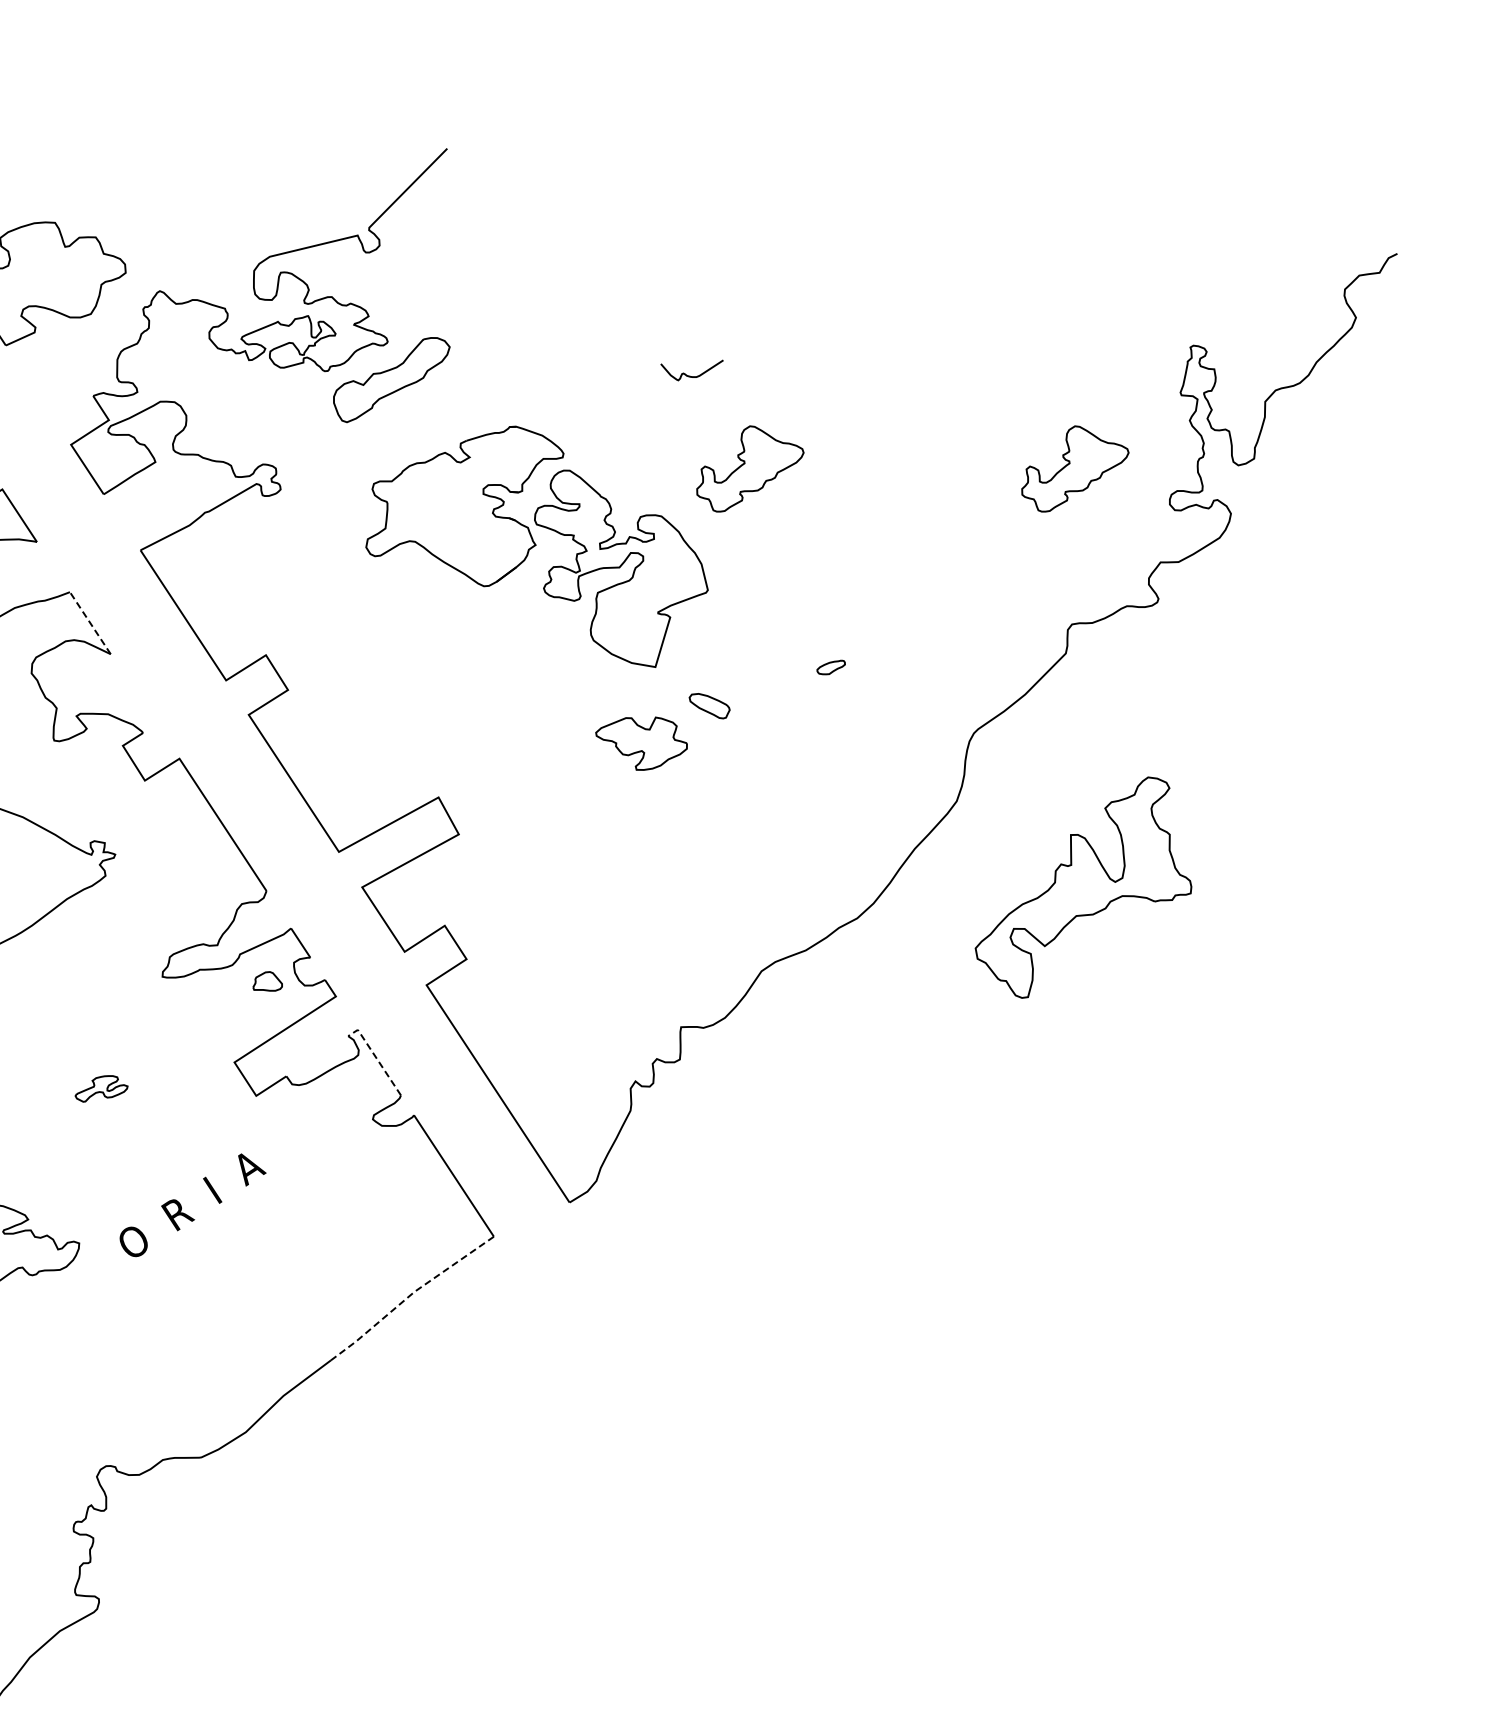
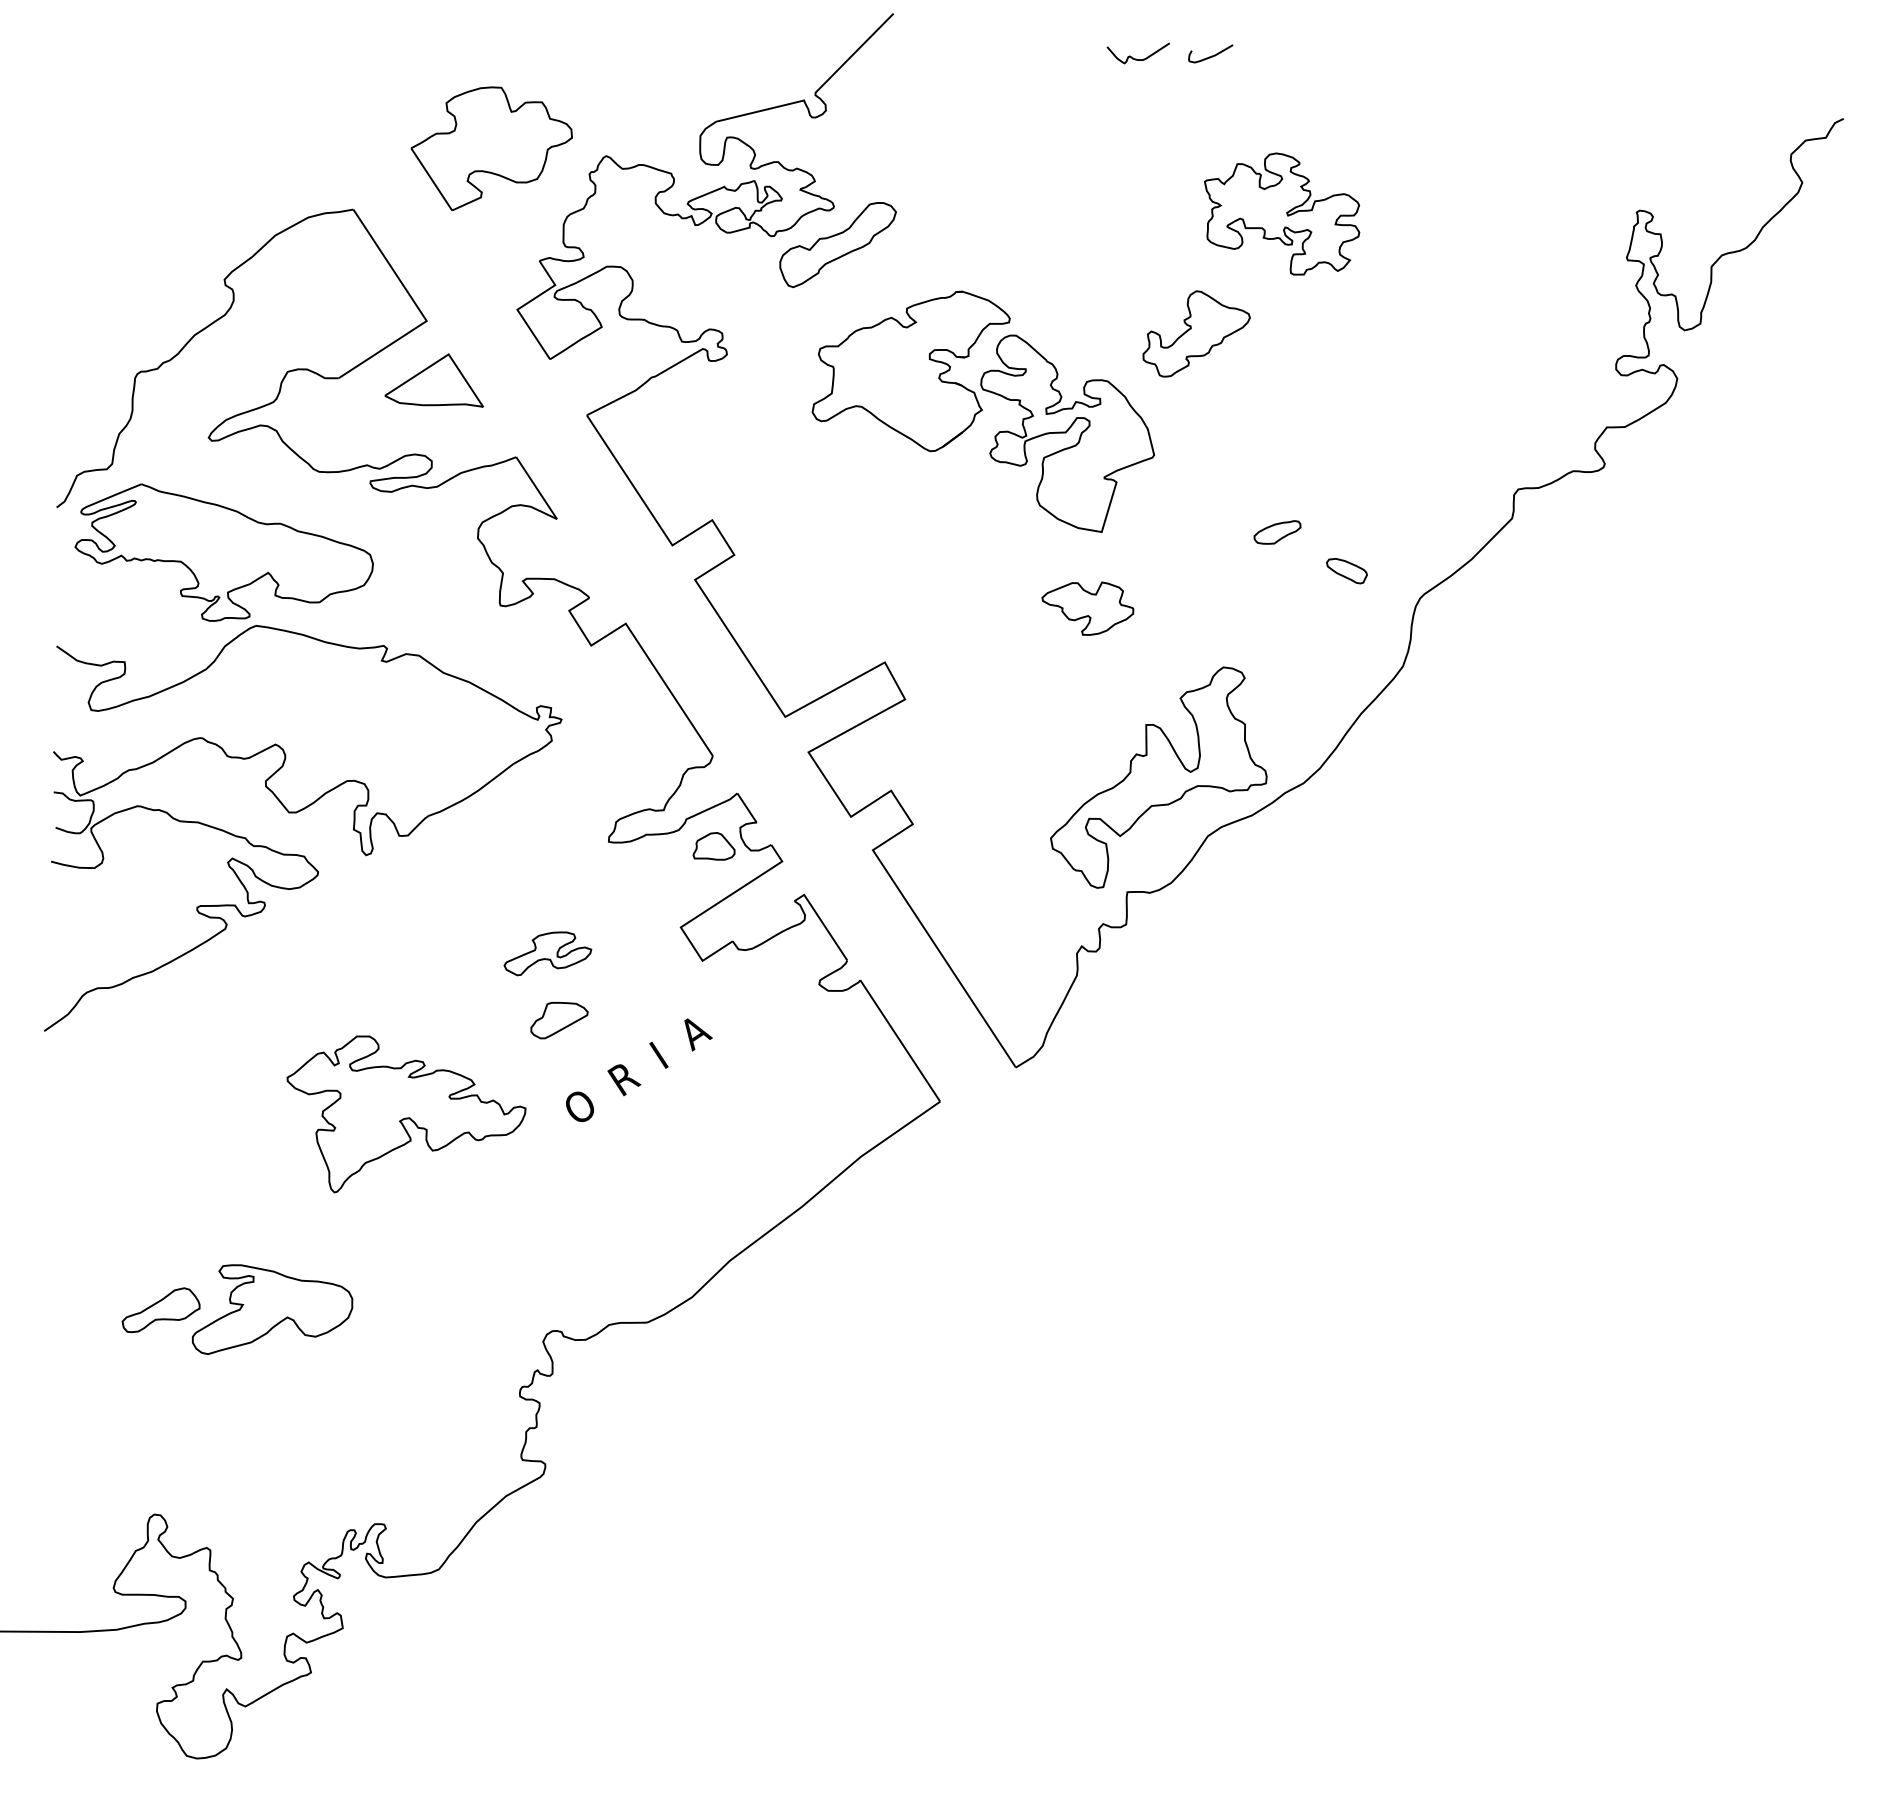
curve: (765, 190) -> (1211, 55), added
part: (836, 348) -> (1282, 213), added
curve: (690, 375) -> (1136, 58), moved
part: (1075, 468) -> (1521, 333), removed
line: (90, 622) -> (536, 487), dashed -> solid
part: (831, 667) -> (1277, 532), size x1.67
part: (709, 706) -> (1346, 571), moved
part: (1083, 887) -> (1158, 777), moved
part: (267, 981) -> (713, 846), size x1.43
line: (376, 1057) -> (822, 922), dashed -> solid
part: (101, 1088) -> (547, 953), size x1.67
part: (113, 1155) -> (559, 1020), added
line: (410, 1295) -> (856, 1160), dashed -> solid

